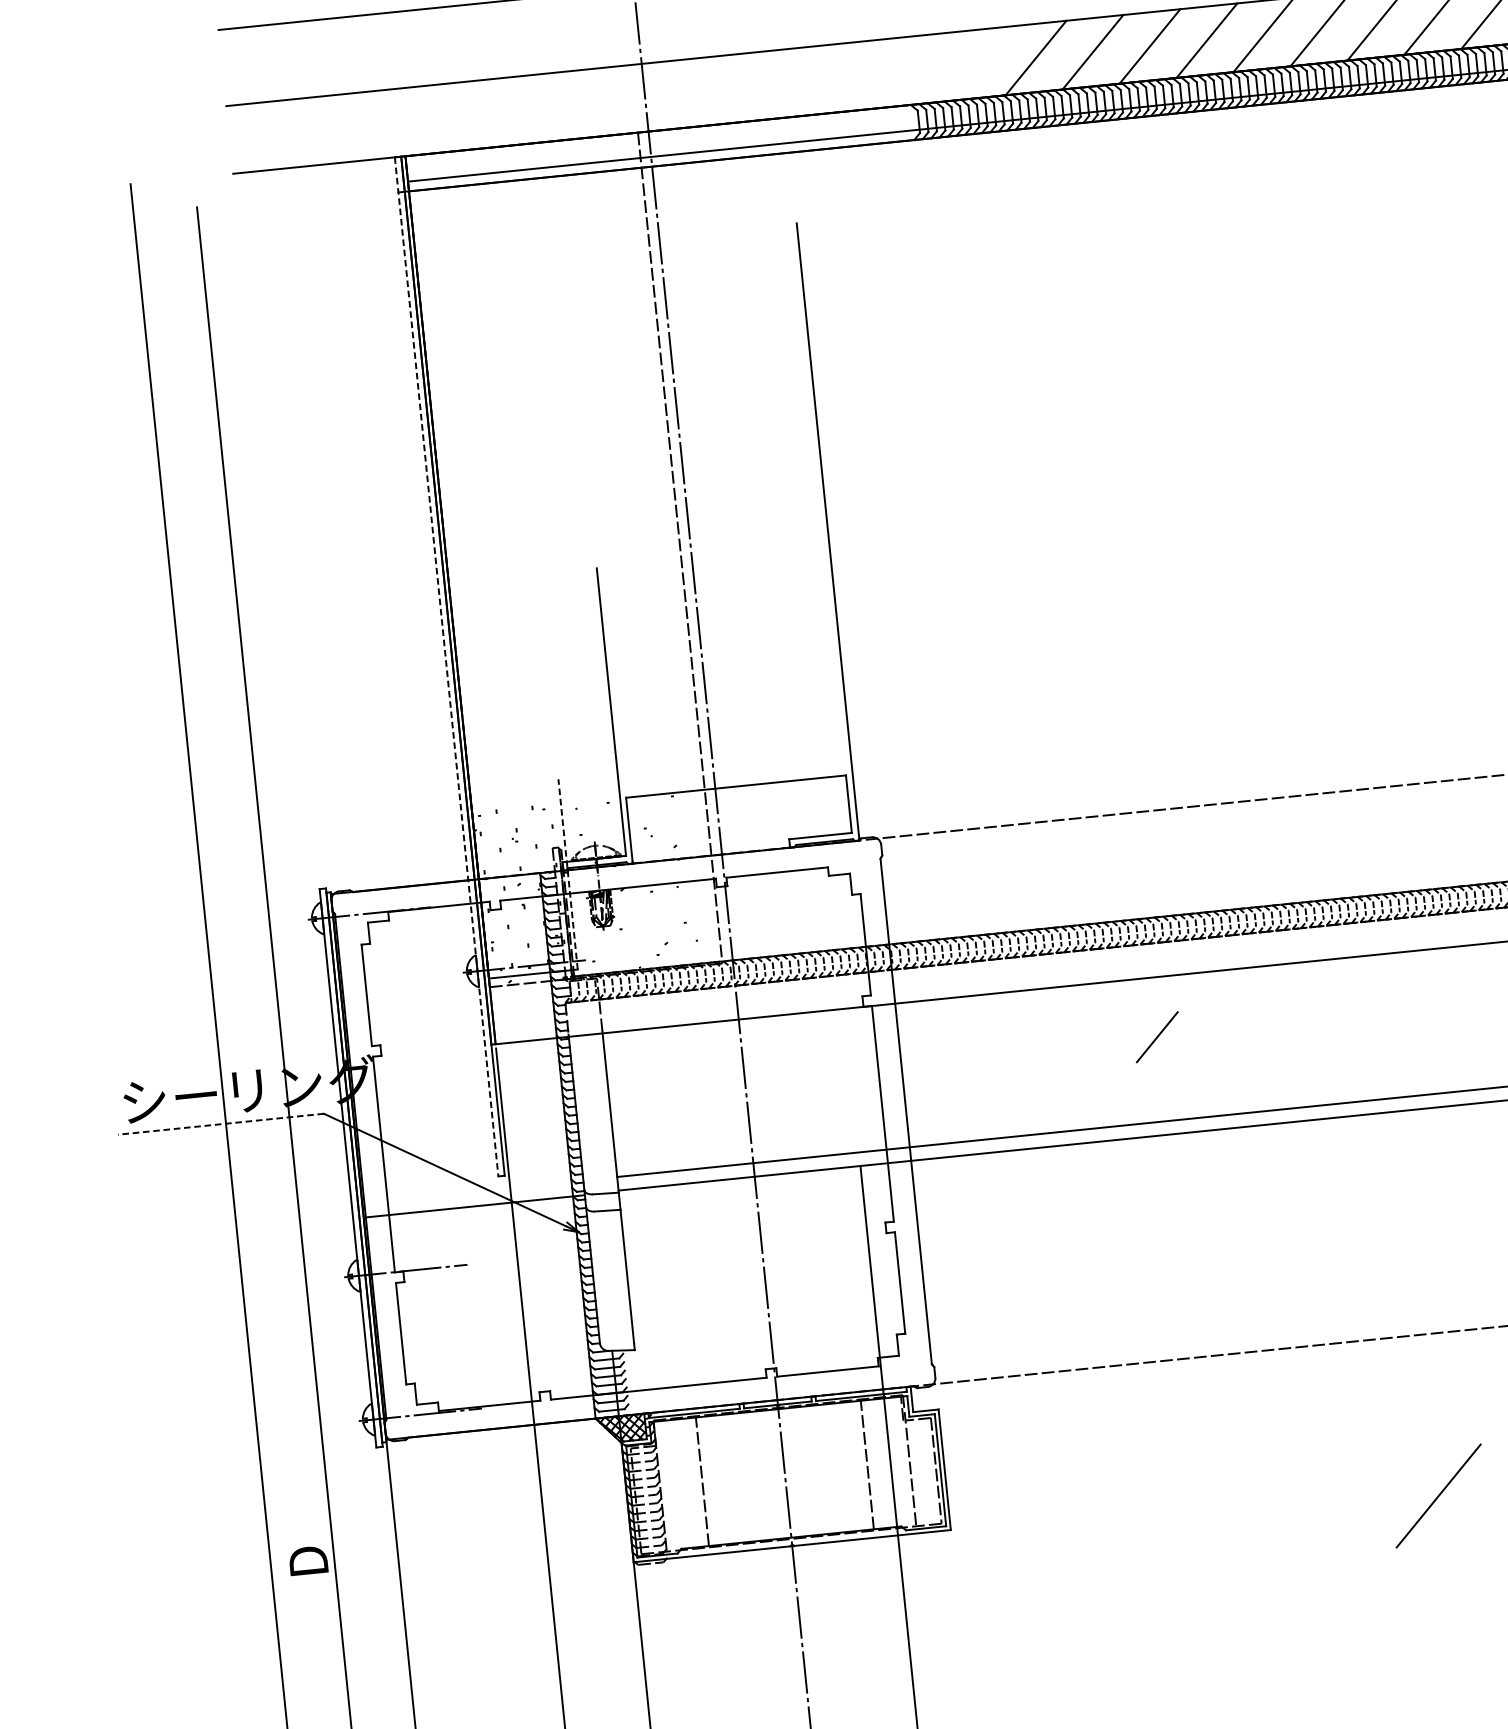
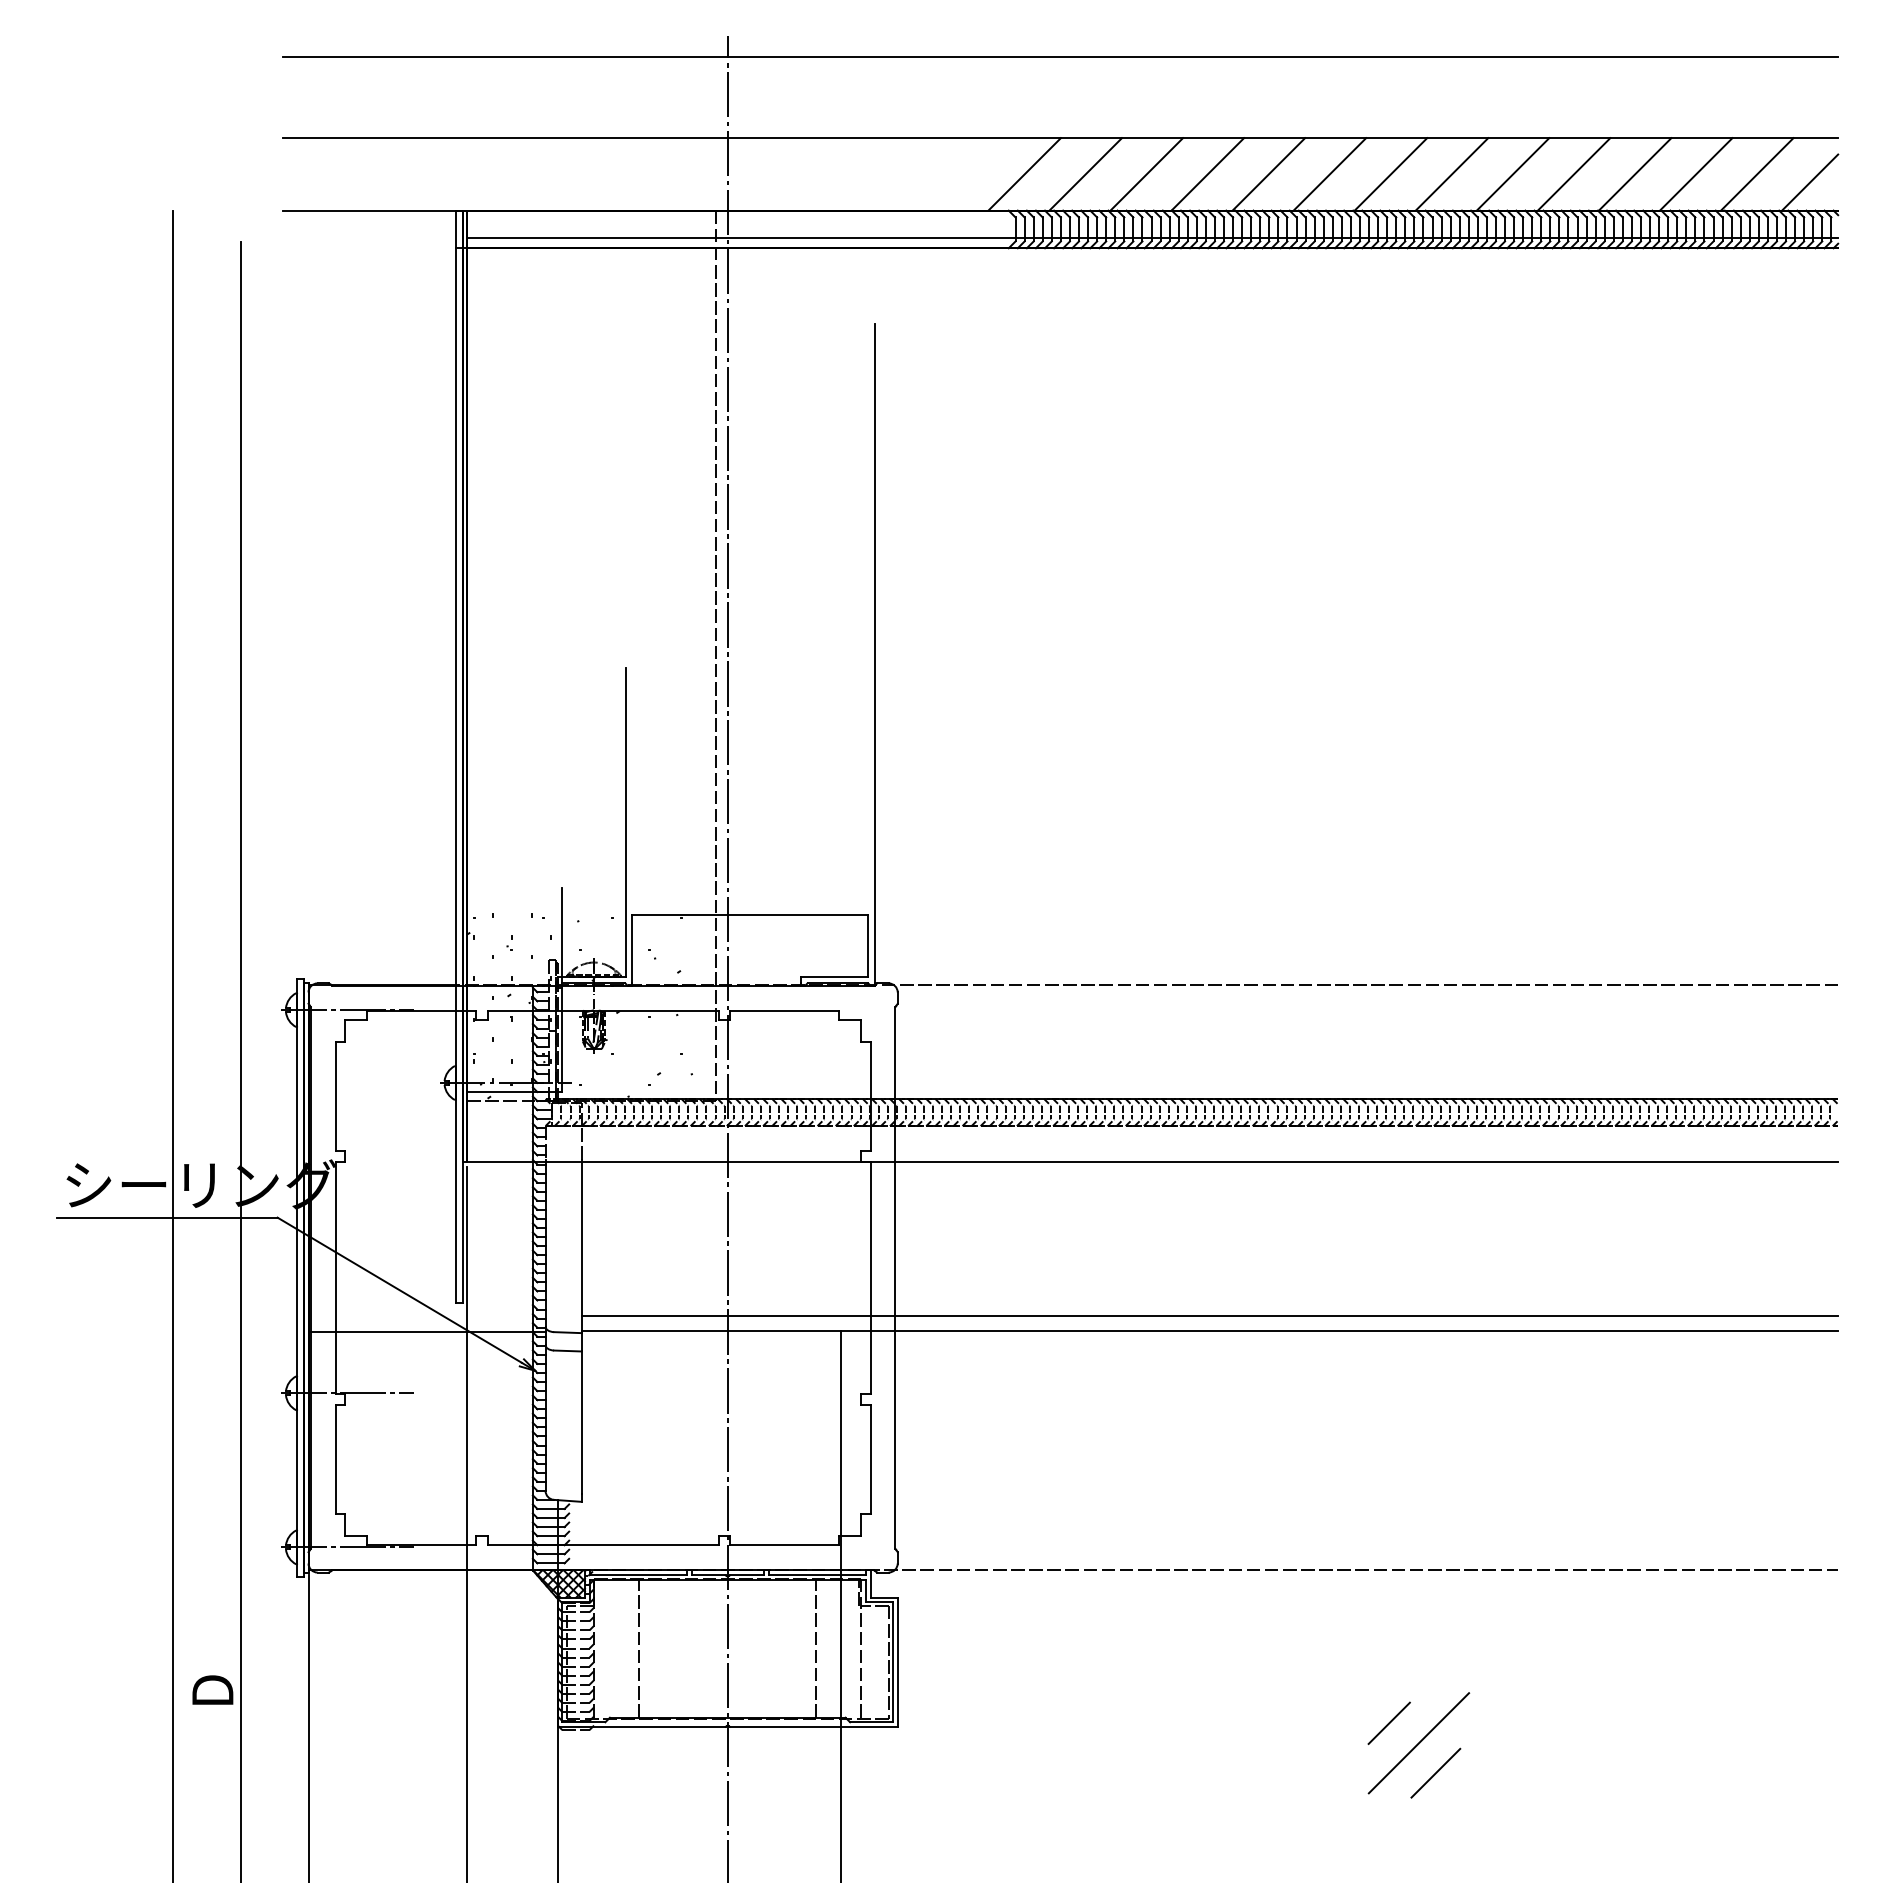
line: (978, 63) -> (1085, 174), added
line: (922, 69) -> (1024, 174), added
line: (446, 667) -> (455, 757), dashed -> solid
line: (568, 874) -> (562, 990), dashed -> solid
line: (1156, 1036) -> (1435, 1772), moved
line: (220, 1124) -> (166, 1217), dashed -> solid
line: (1408, 1479) -> (1388, 1722), added

